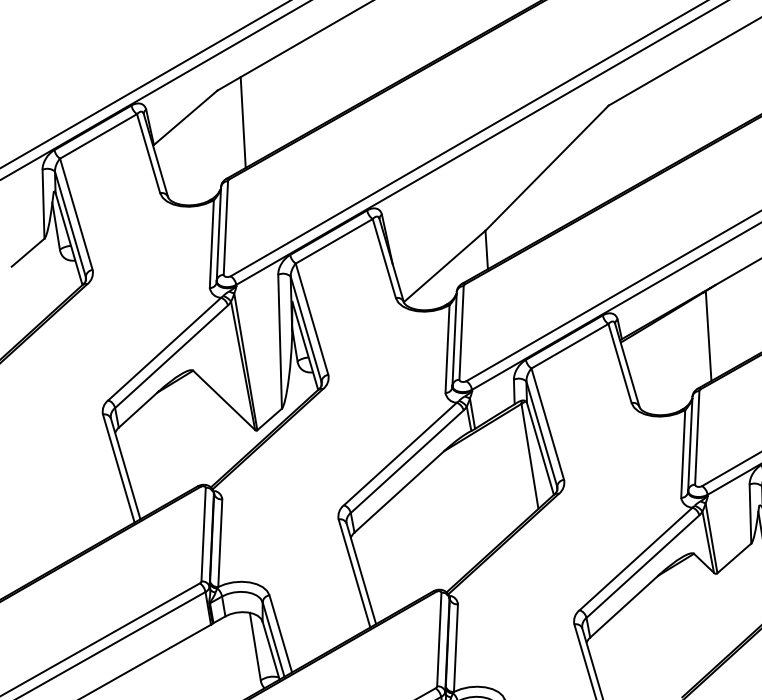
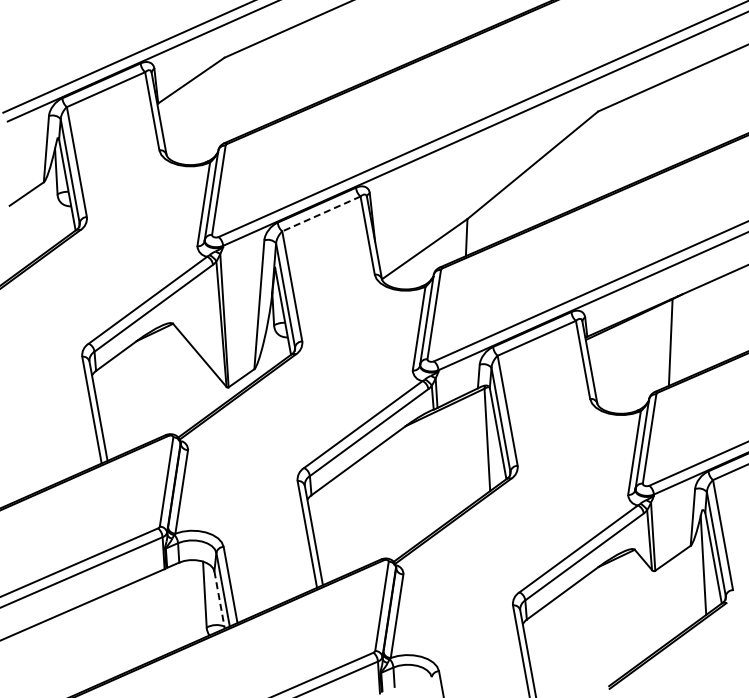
line: (242, 122) -> (245, 90), removed
line: (334, 240) -> (321, 213), solid -> dashed
line: (271, 651) -> (219, 600), solid -> dashed

